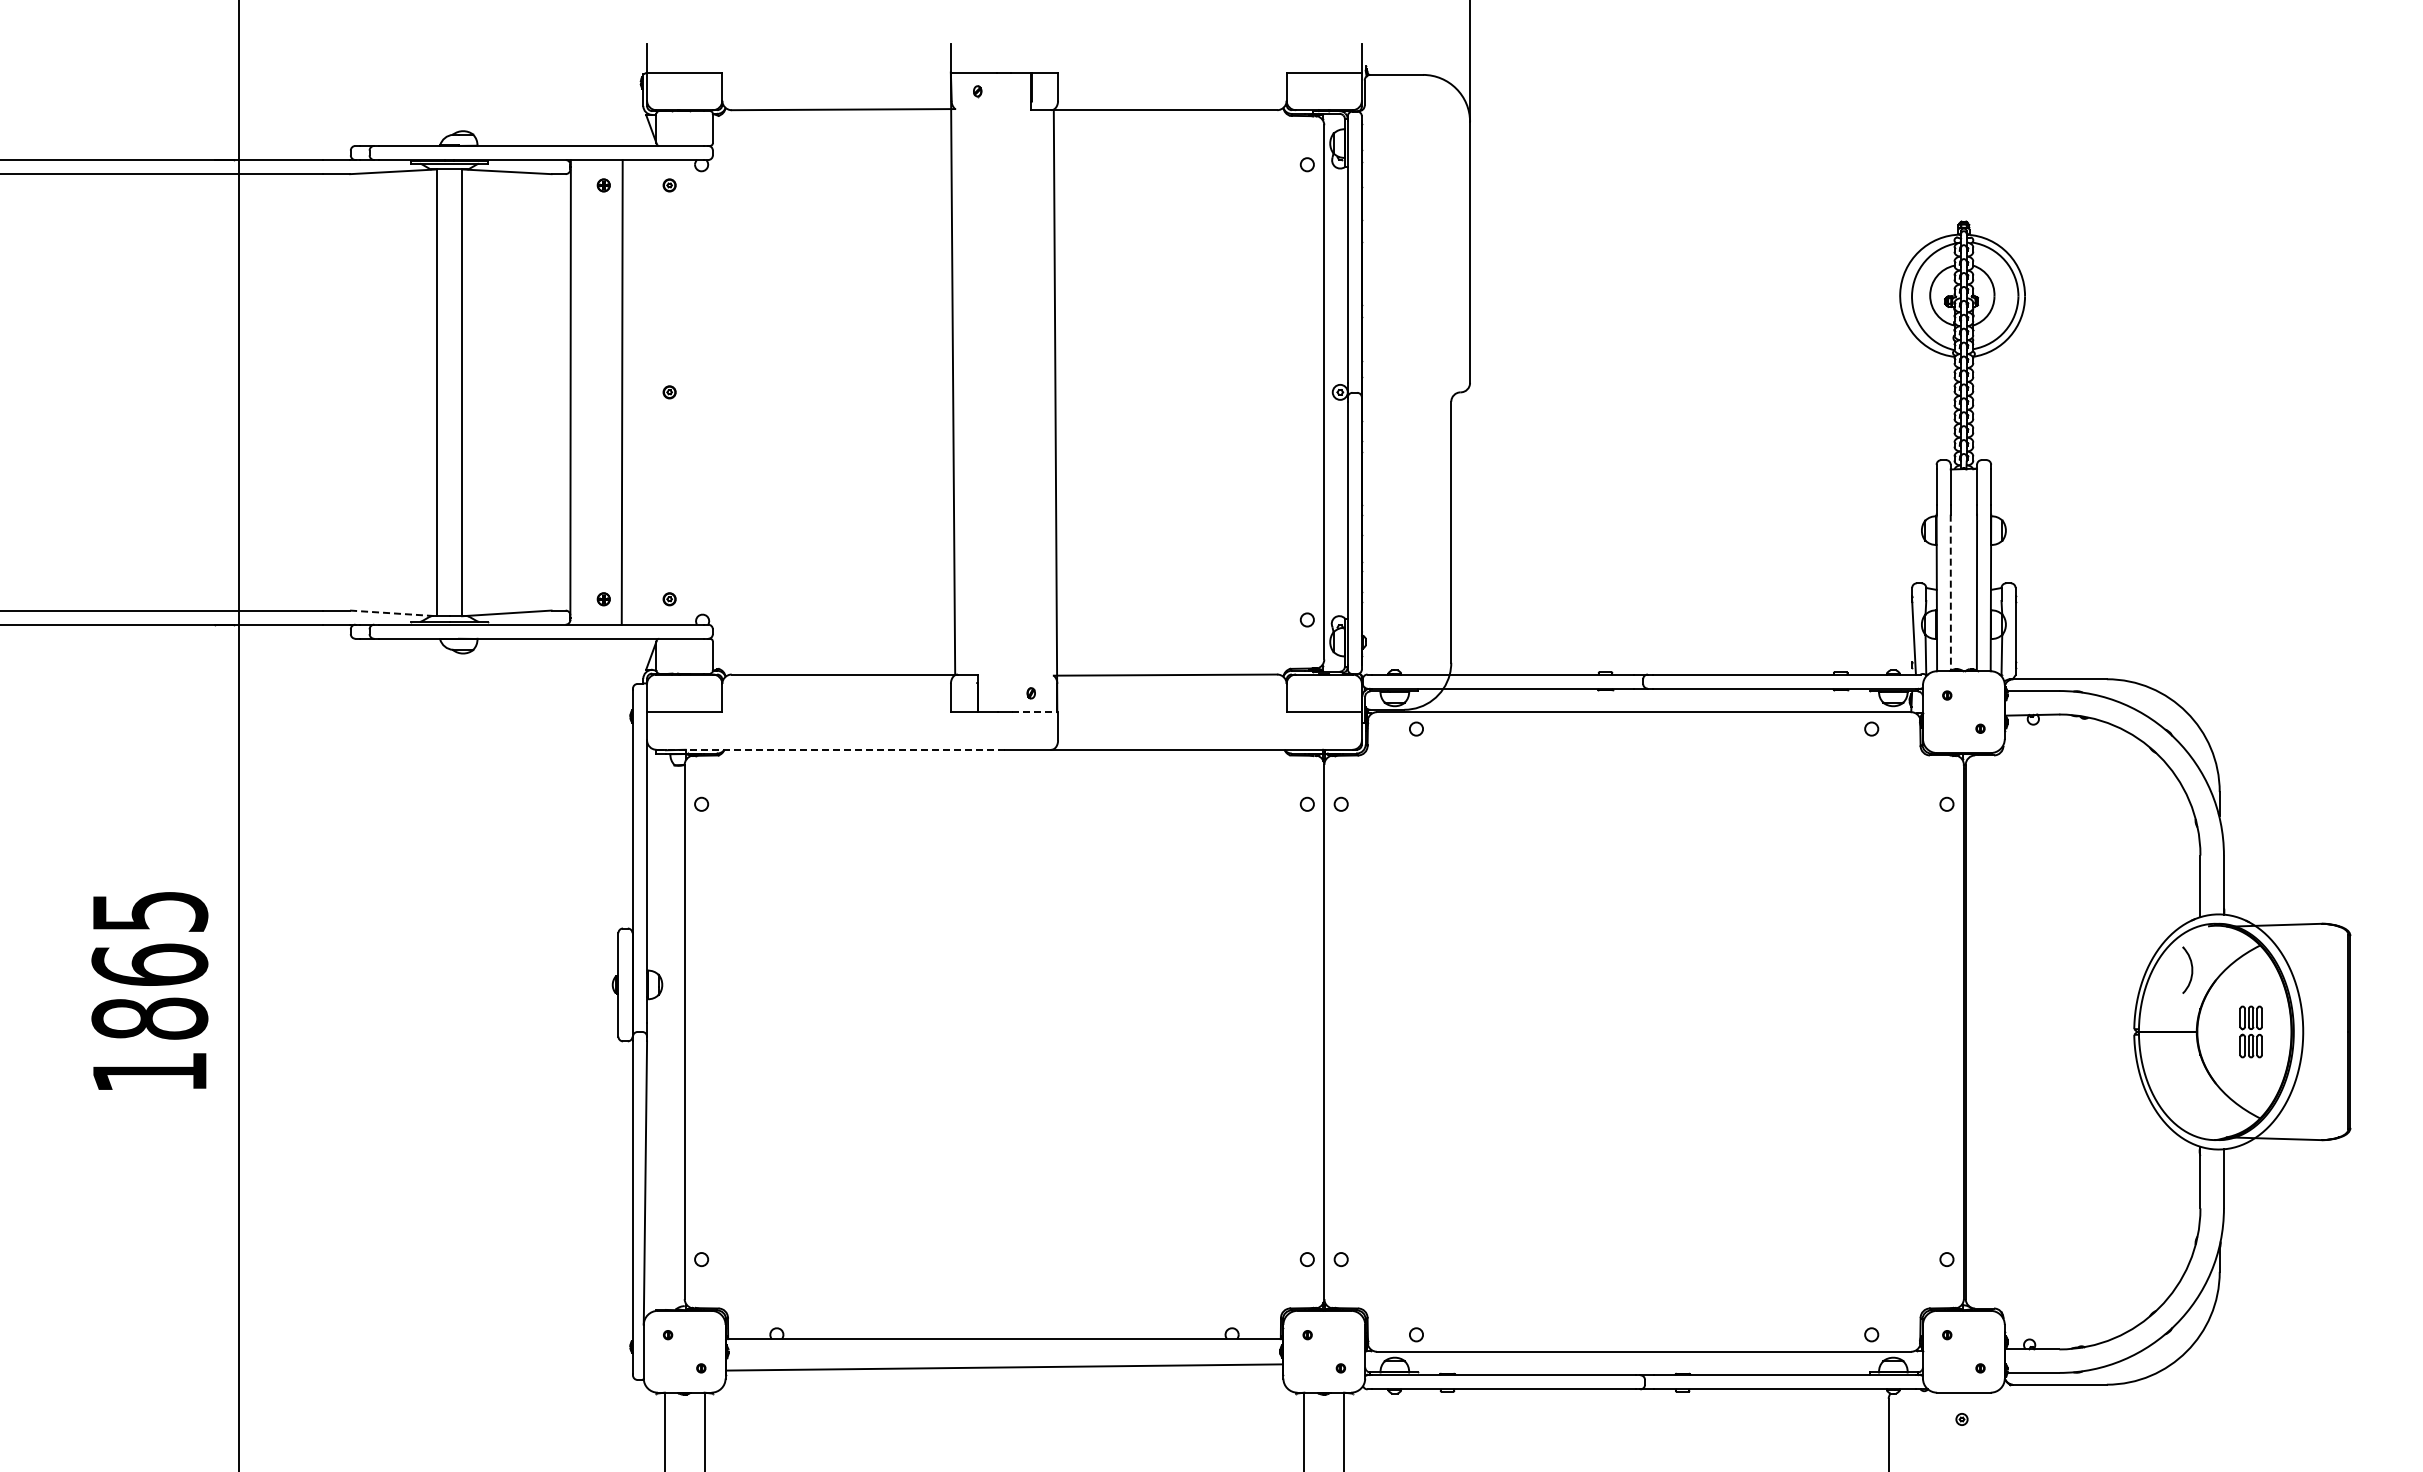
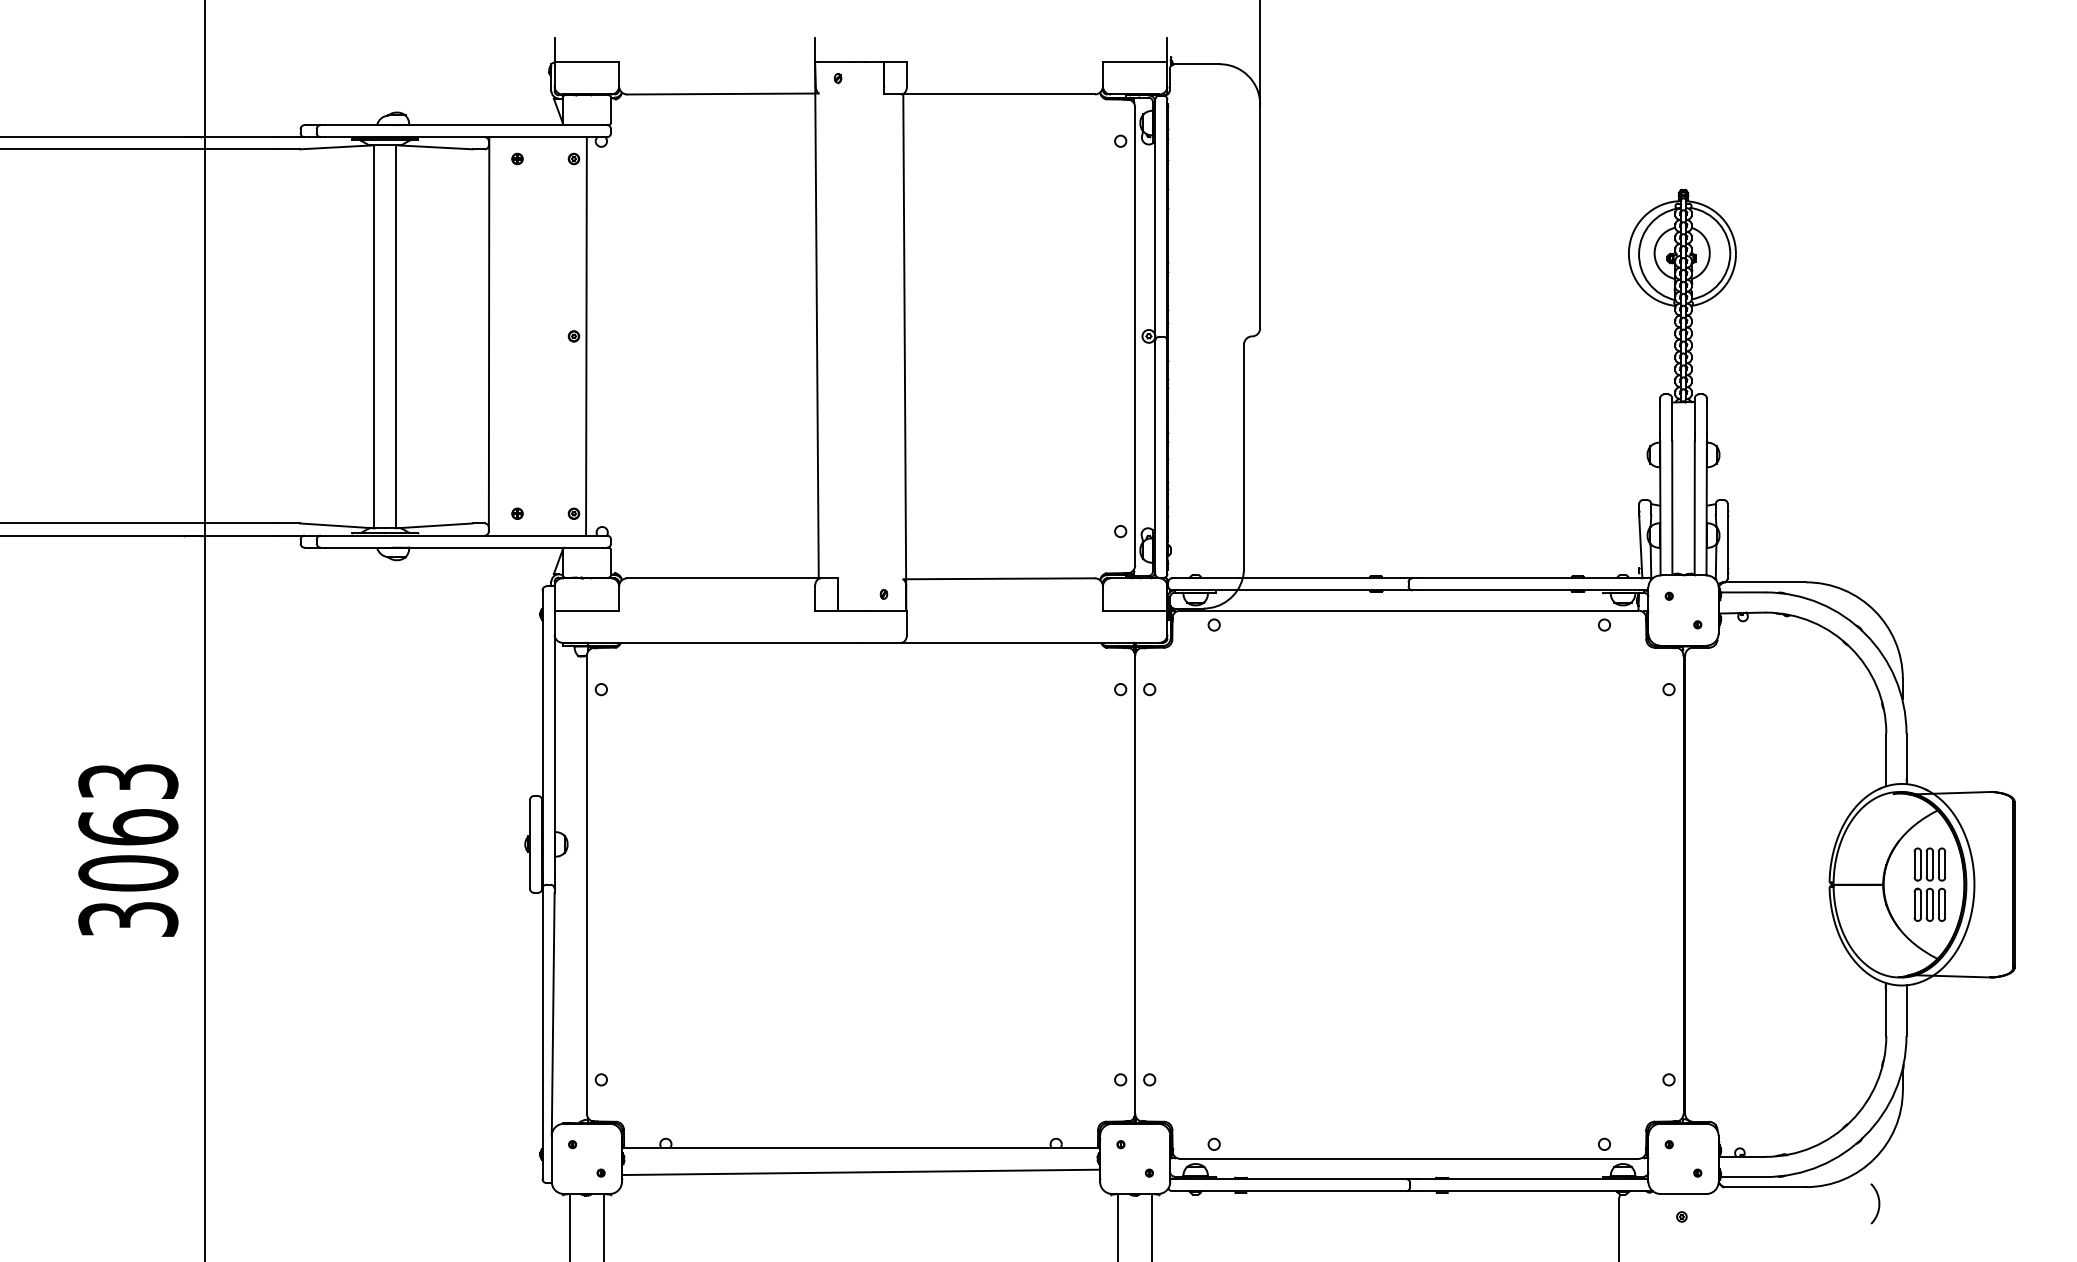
line: (621, 392) -> (585, 336), moved
line: (1950, 593) -> (1672, 508), dashed -> solid
line: (393, 613) -> (337, 525), dashed -> solid
line: (1035, 712) -> (887, 610), dashed -> solid
line: (830, 749) -> (711, 642), dashed -> solid
part: (2187, 969) -> (1875, 1203), moved
text: (149, 991) -> (128, 850), 1865 -> 3063
part: (2250, 1031) -> (1929, 884), size x1.67

